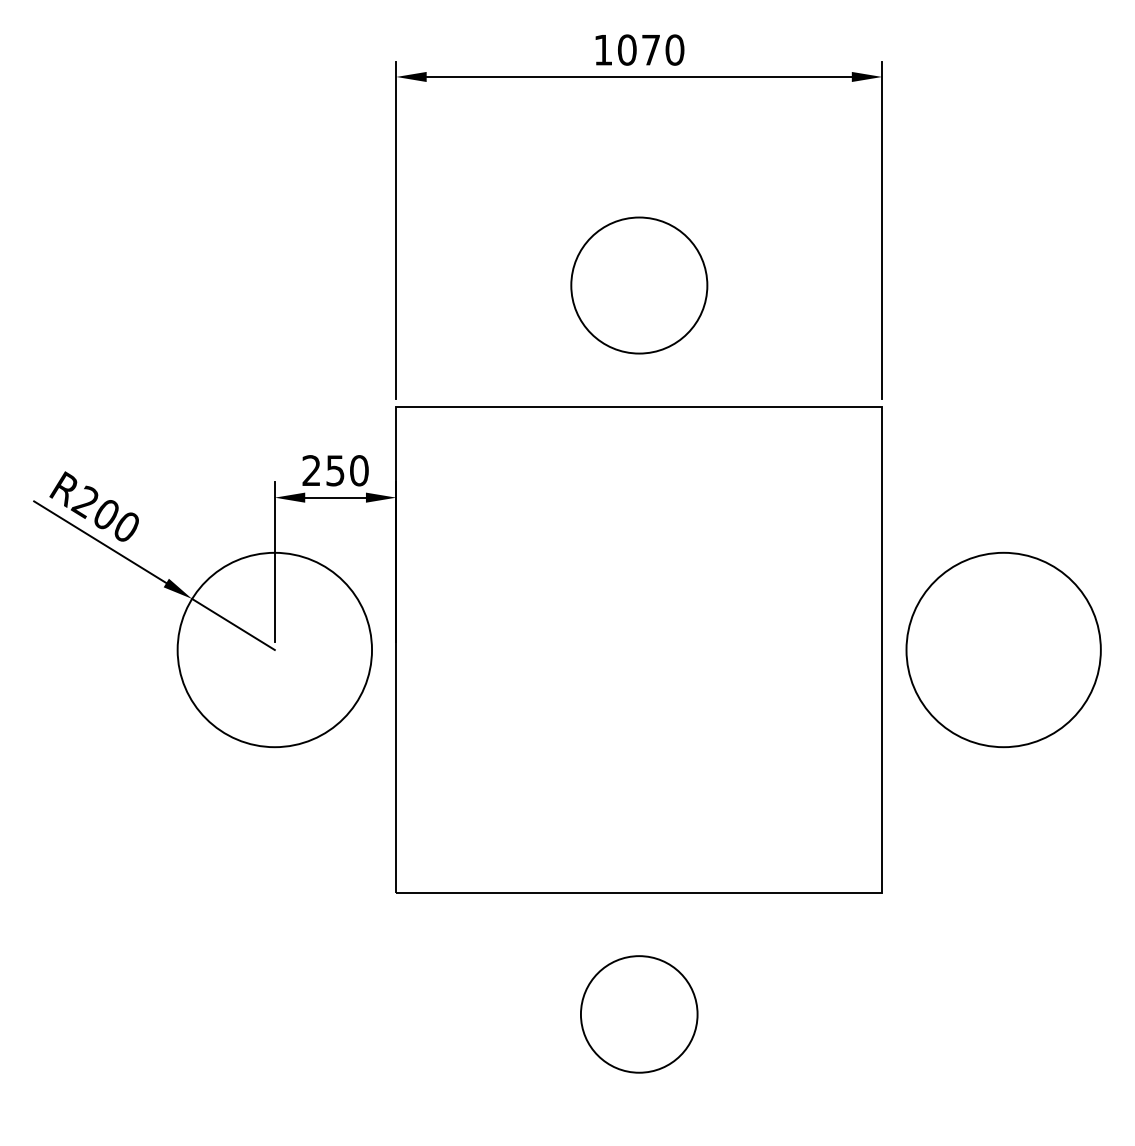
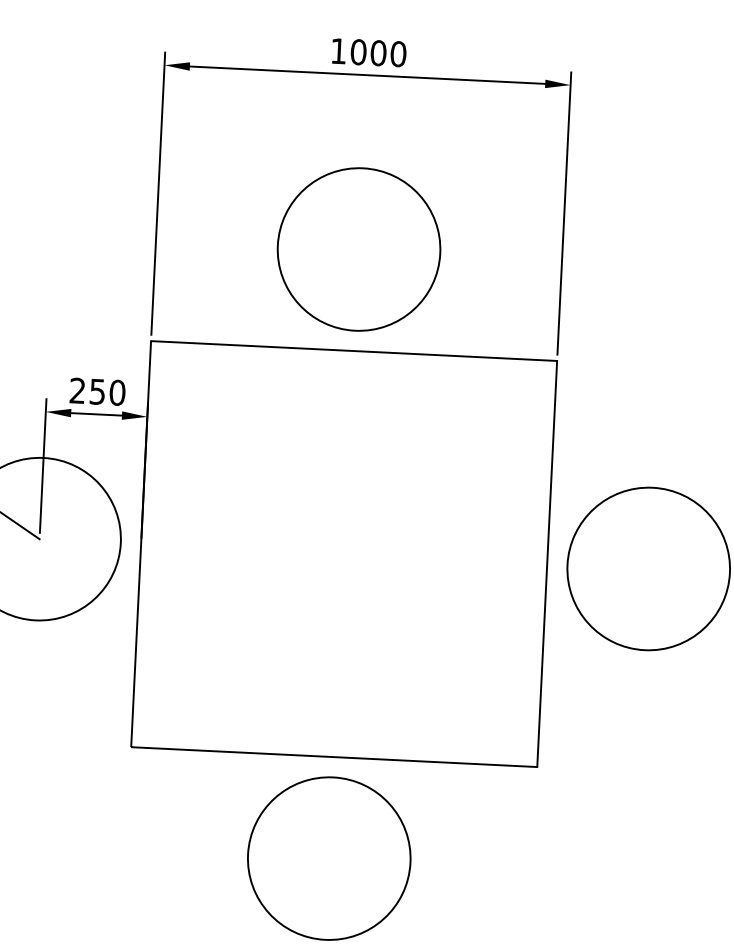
text: (650, 49) -> (378, 52), 1070 -> 1000
circle: (639, 285) -> (359, 249), size x1.43
circle: (639, 1014) -> (329, 858), size x1.67

